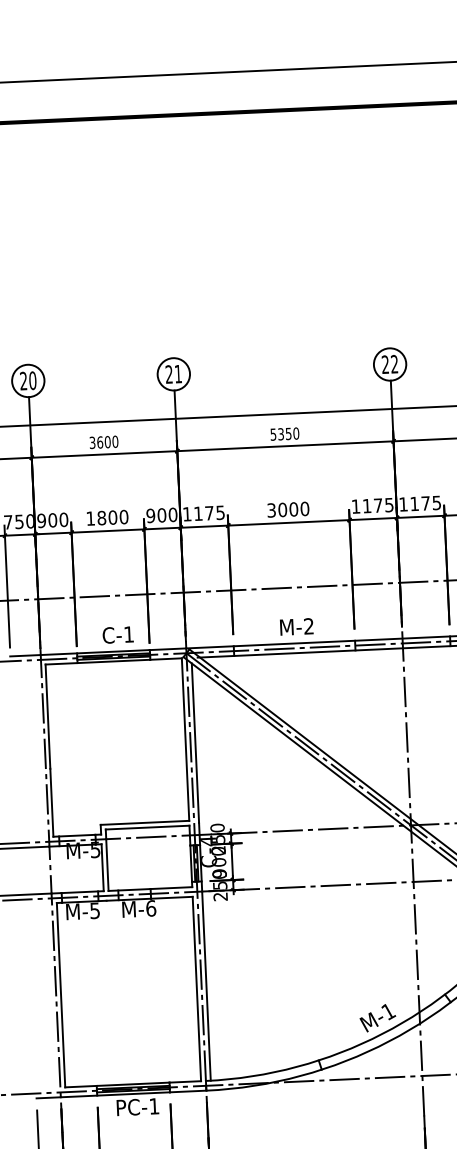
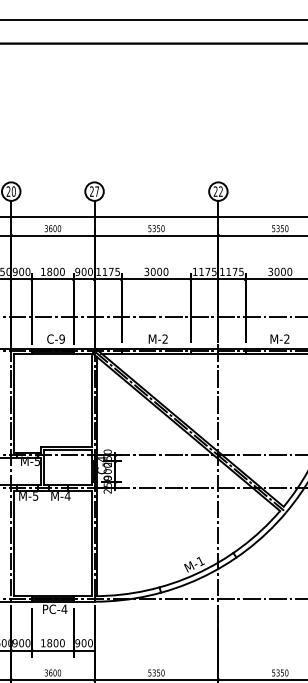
text: (177, 373) -> (96, 191), 21 -> 27
text: (127, 633) -> (61, 338), C-1 -> C-9
text: (150, 909) -> (67, 496), M-6 -> M-4
text: (154, 1104) -> (64, 608), PC-1 -> PC-4

